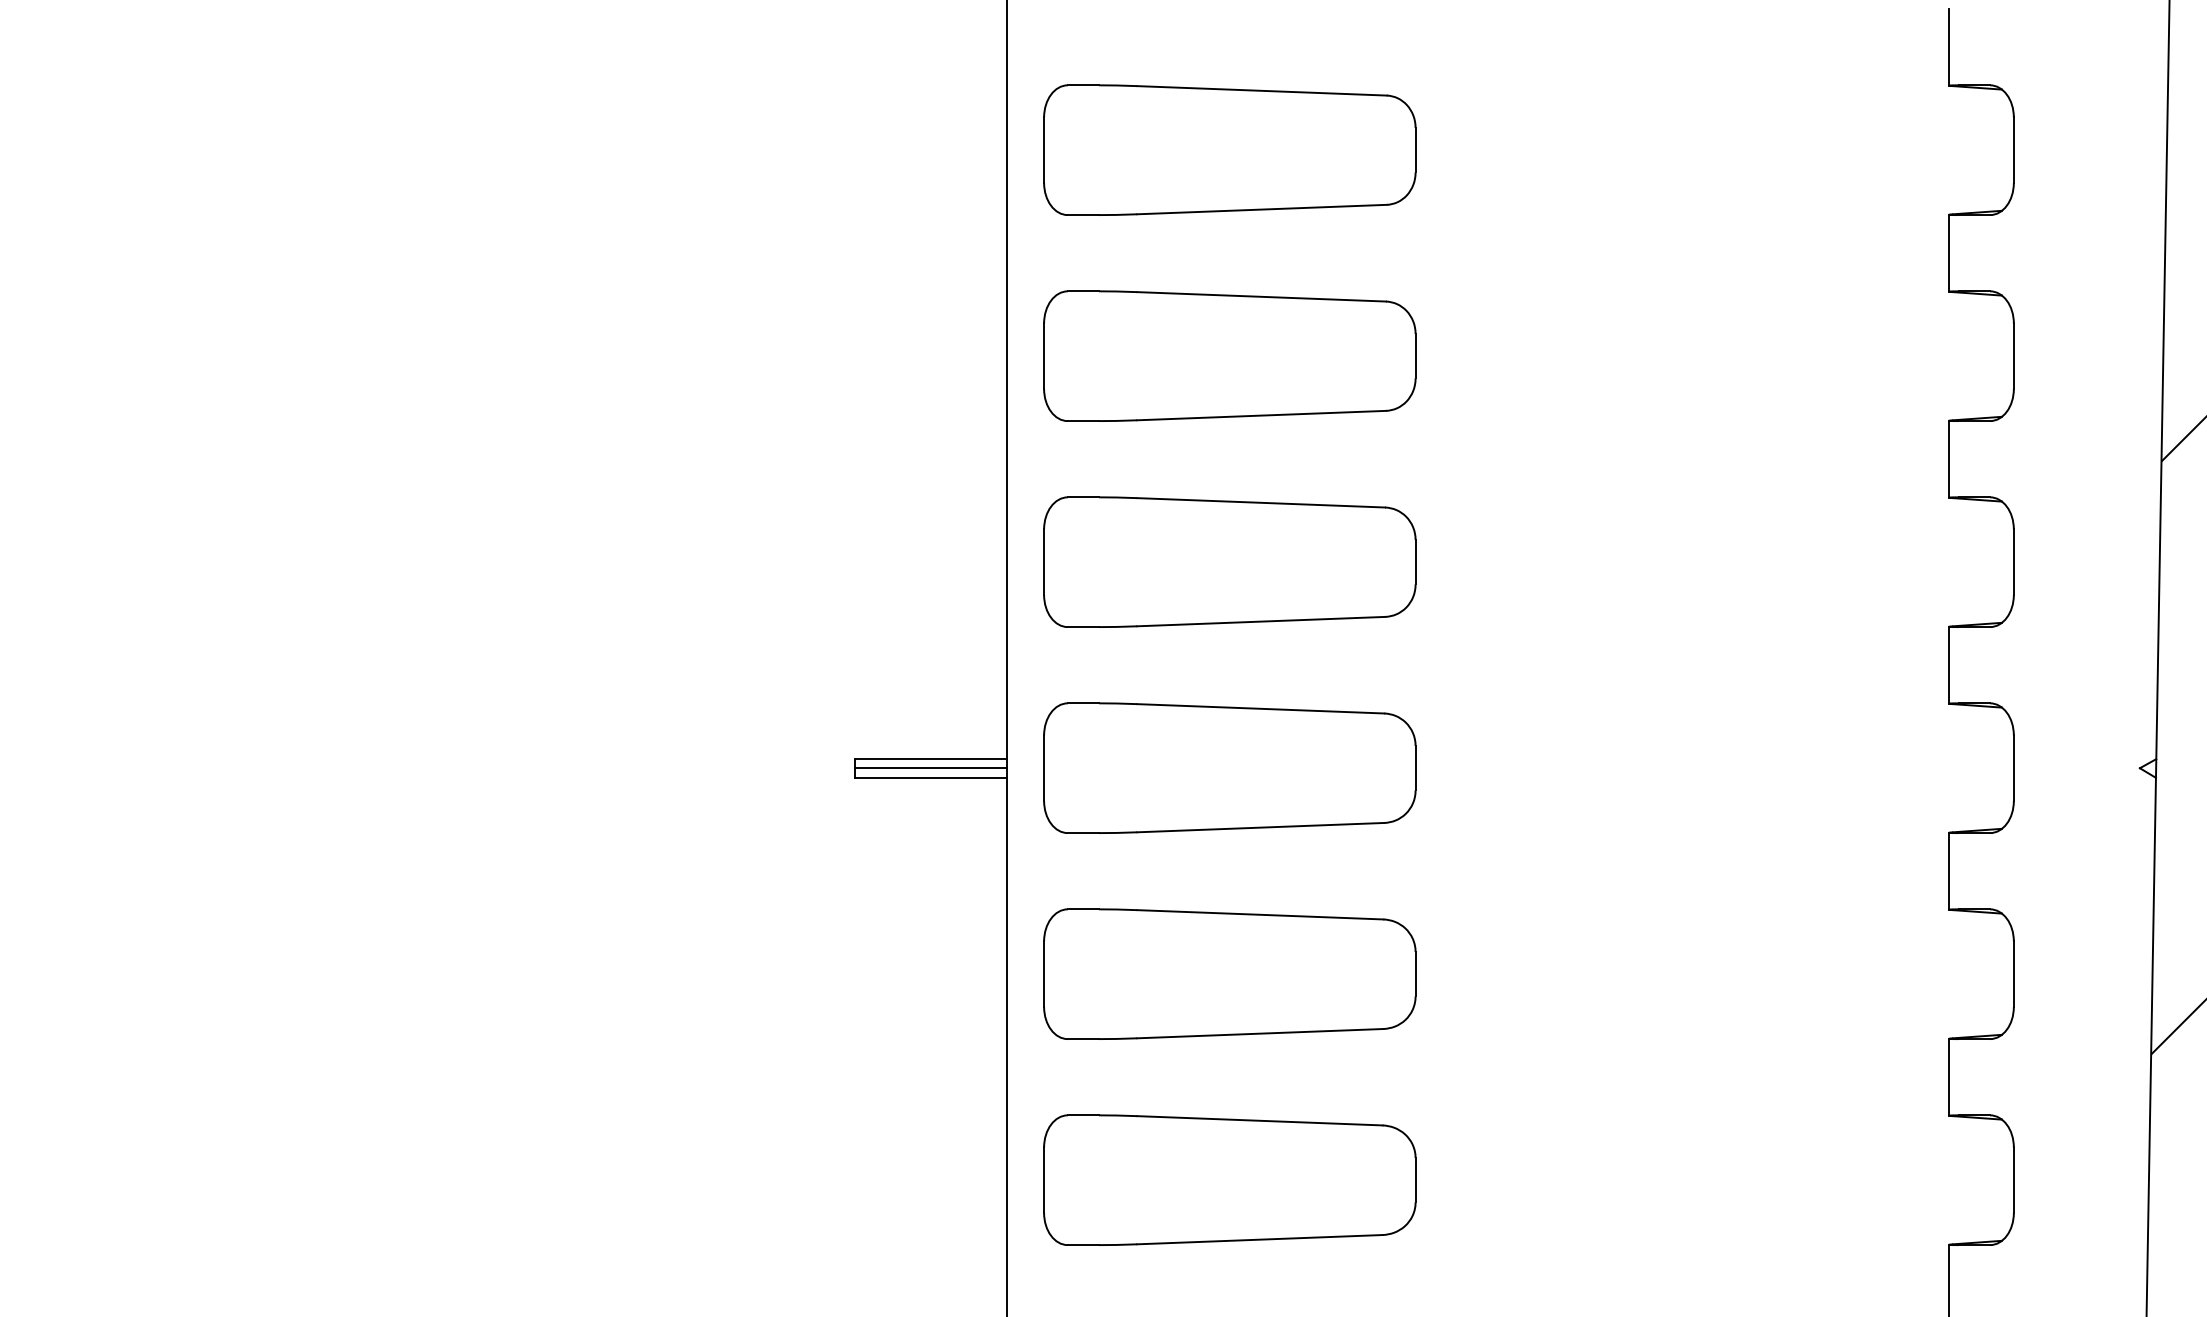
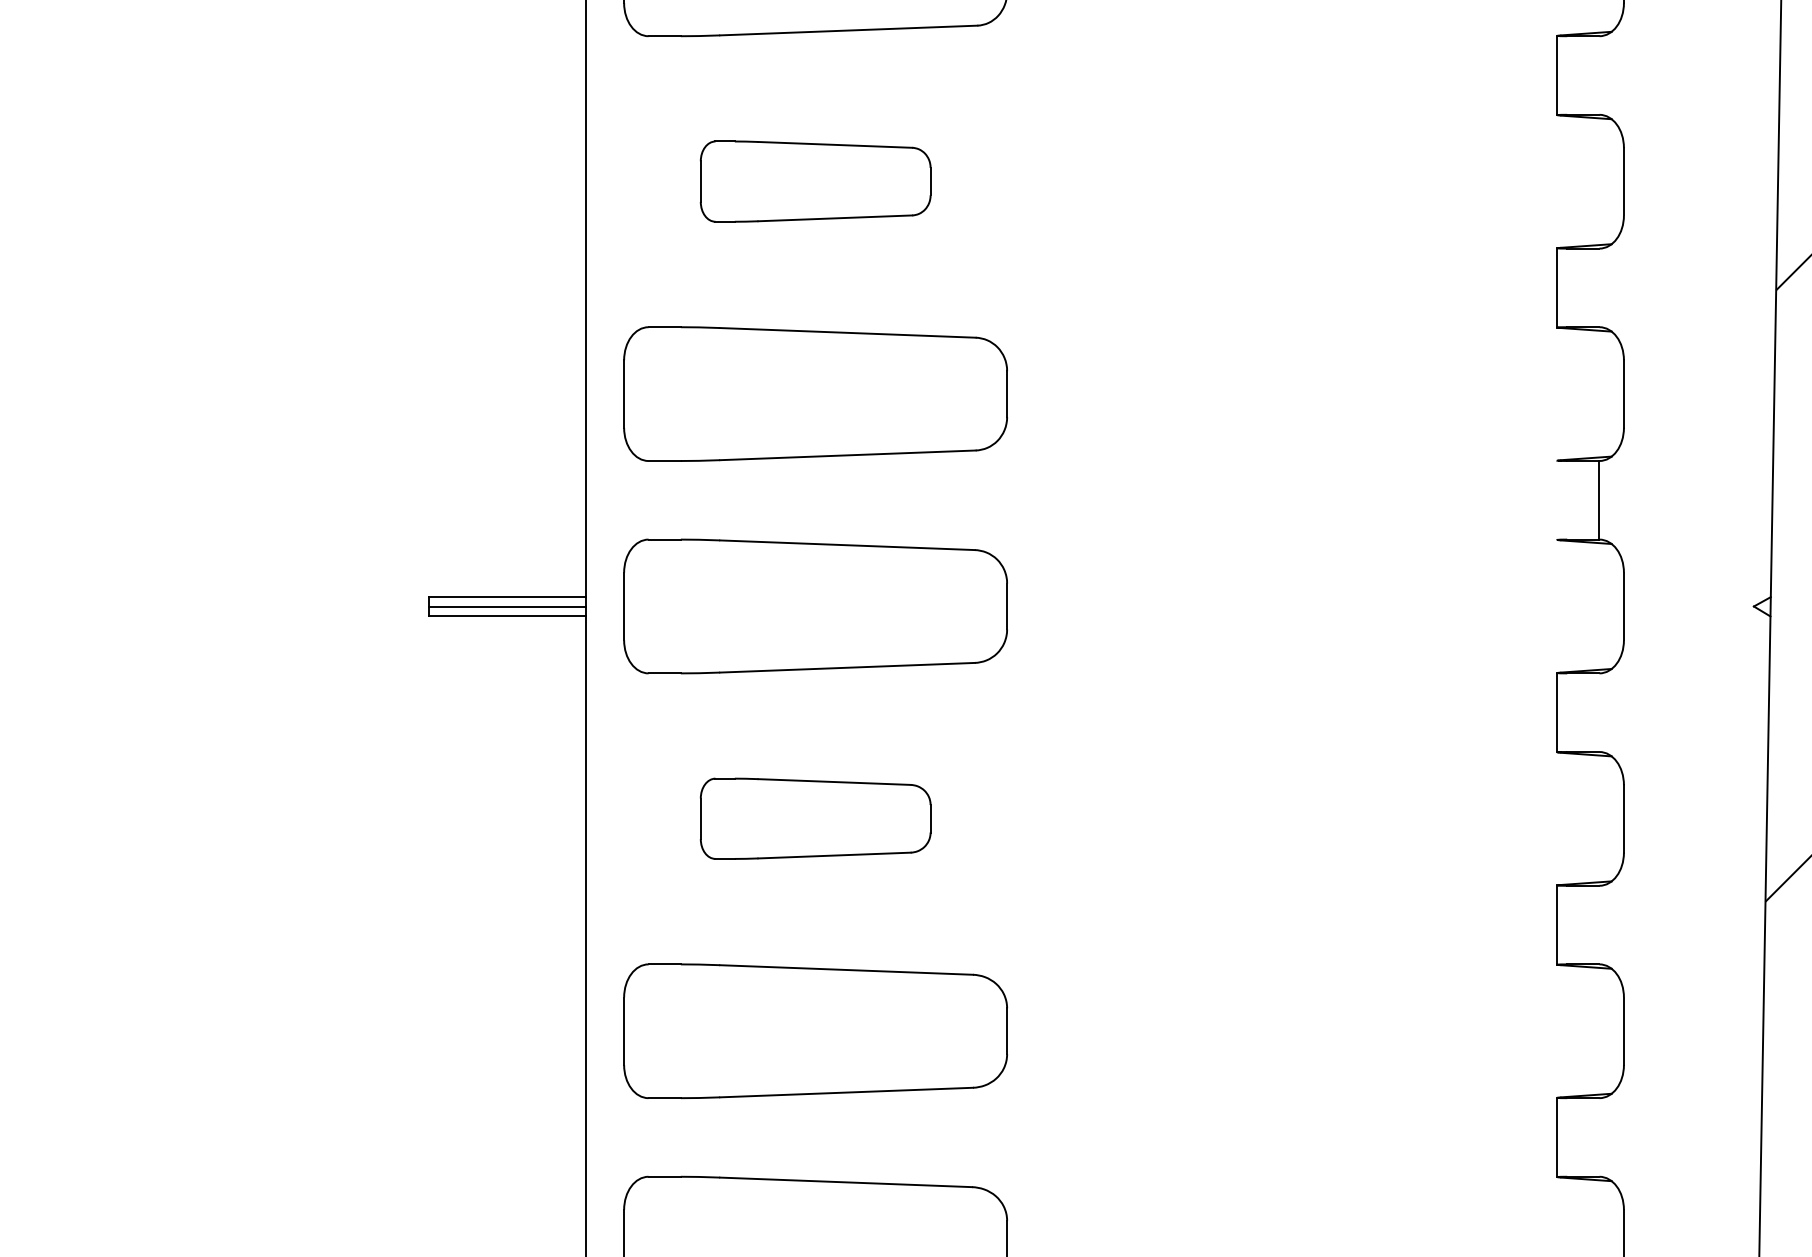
part: (1229, 355) -> (815, 180), size x0.6
line: (1949, 664) -> (1598, 499), moved
part: (1229, 973) -> (815, 818), size x0.6

